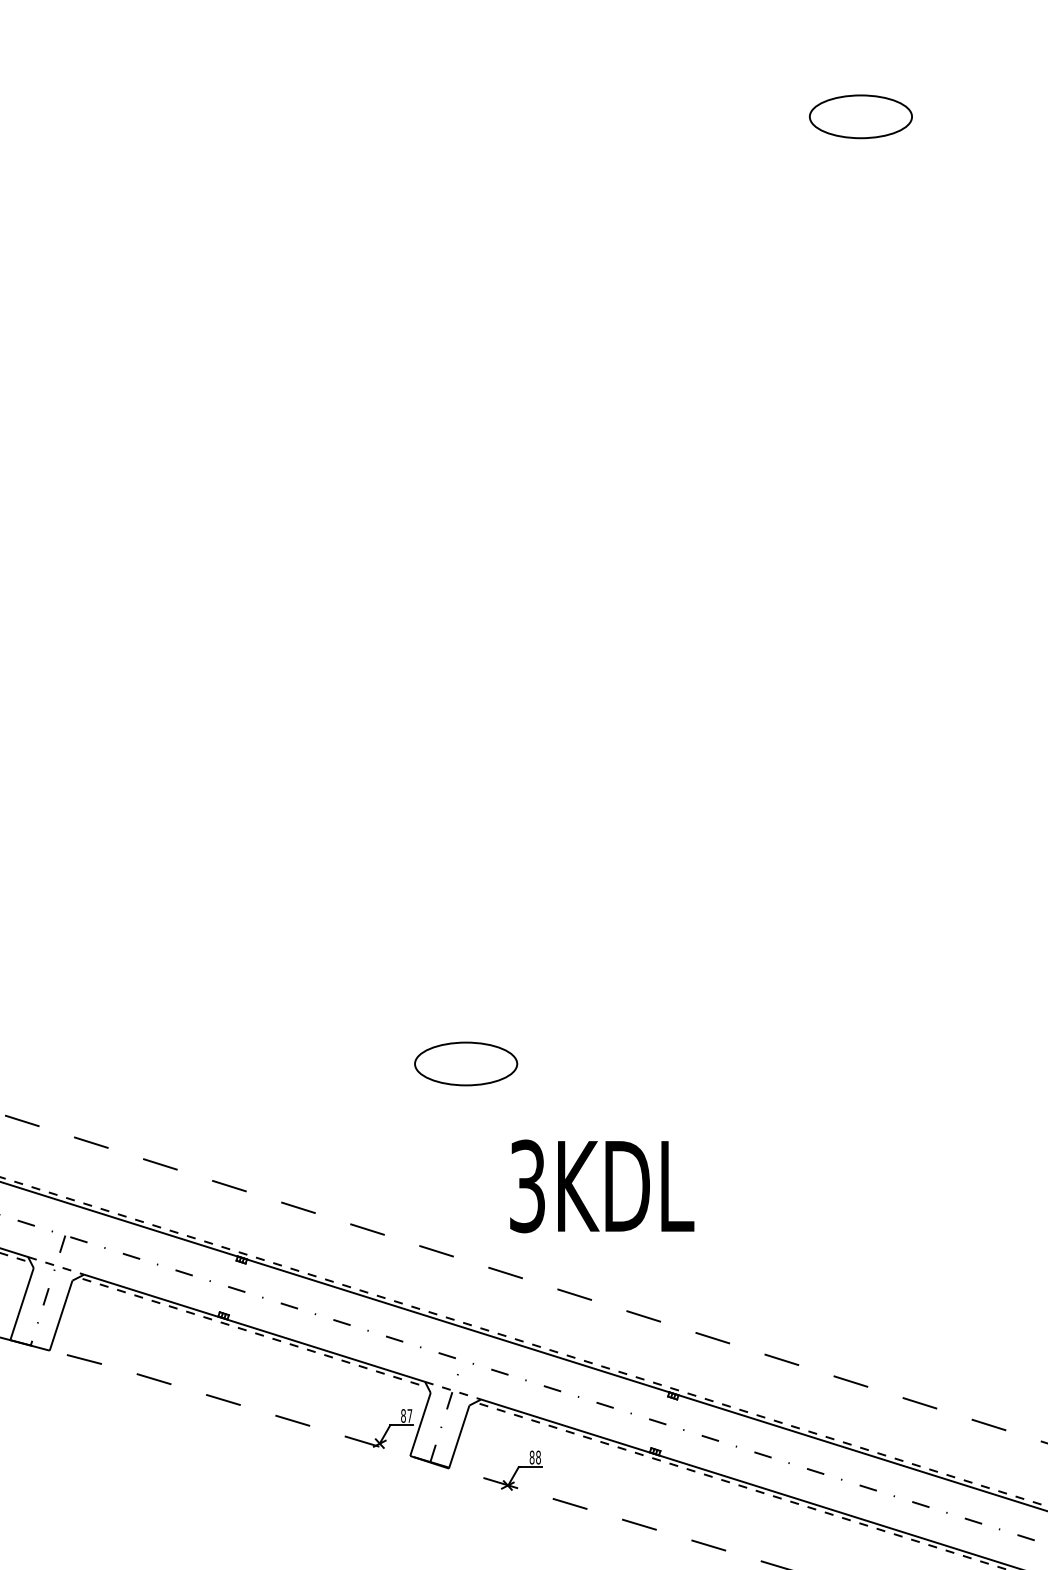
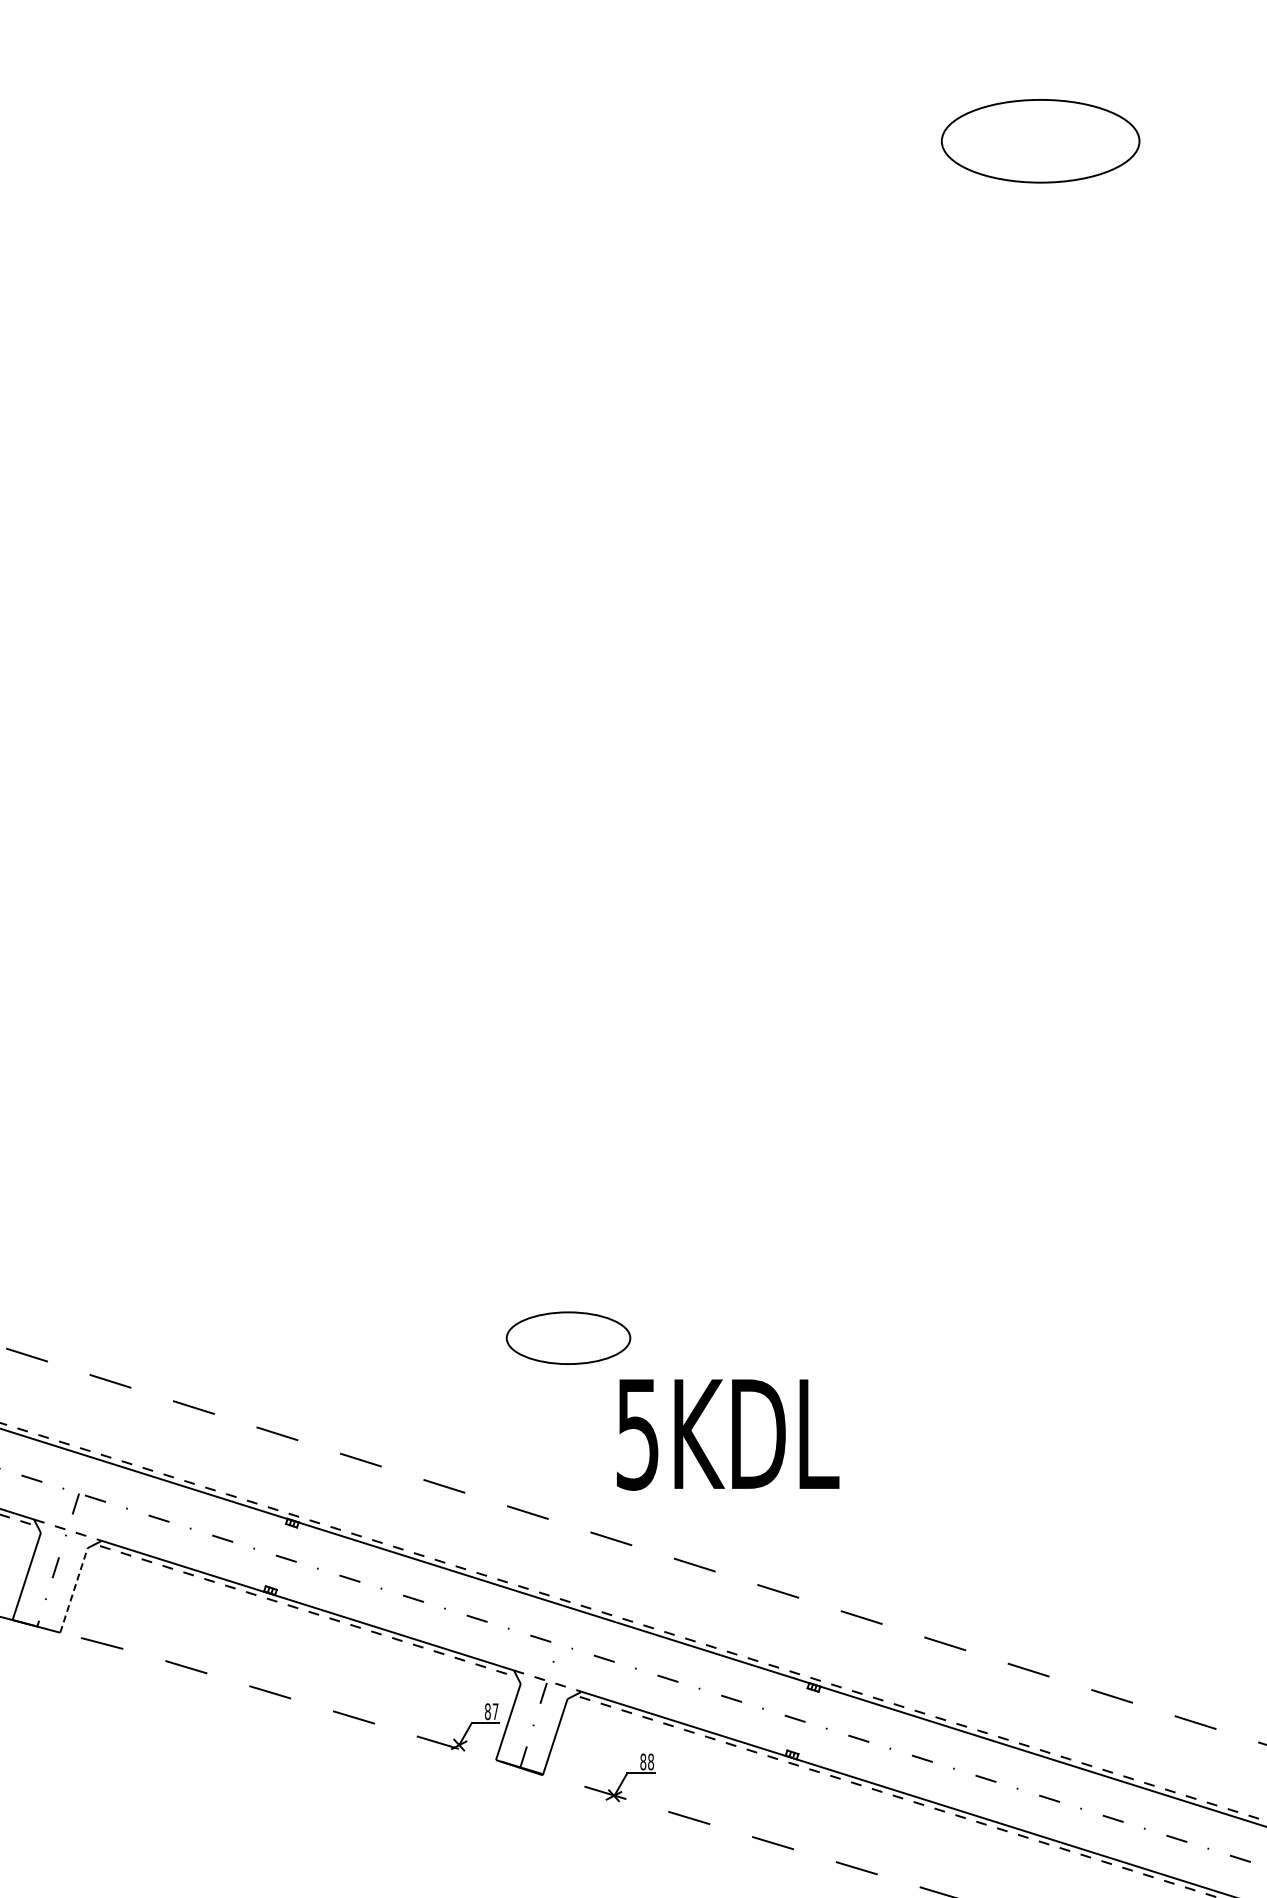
part: (860, 116) -> (1040, 141), size x1.6
part: (466, 1063) -> (568, 1337), moved
text: (527, 1185) -> (637, 1433), 3KDL -> 5KDL
line: (61, 1314) -> (74, 1589), solid -> dashed

